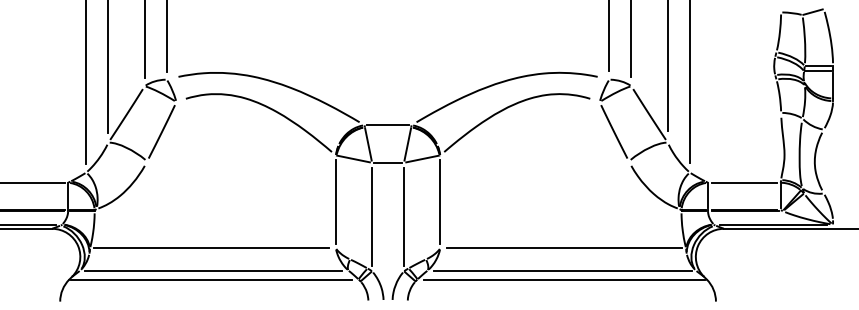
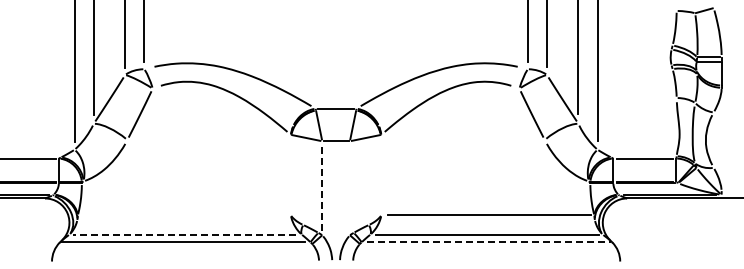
line: (335, 201) -> (290, 174), removed
line: (440, 201) -> (381, 174), removed
line: (372, 216) -> (322, 187), solid -> dashed
line: (403, 216) -> (349, 187), removed
line: (210, 248) -> (182, 215), removed
line: (213, 270) -> (184, 234), solid -> dashed
line: (565, 279) -> (489, 242), solid -> dashed

